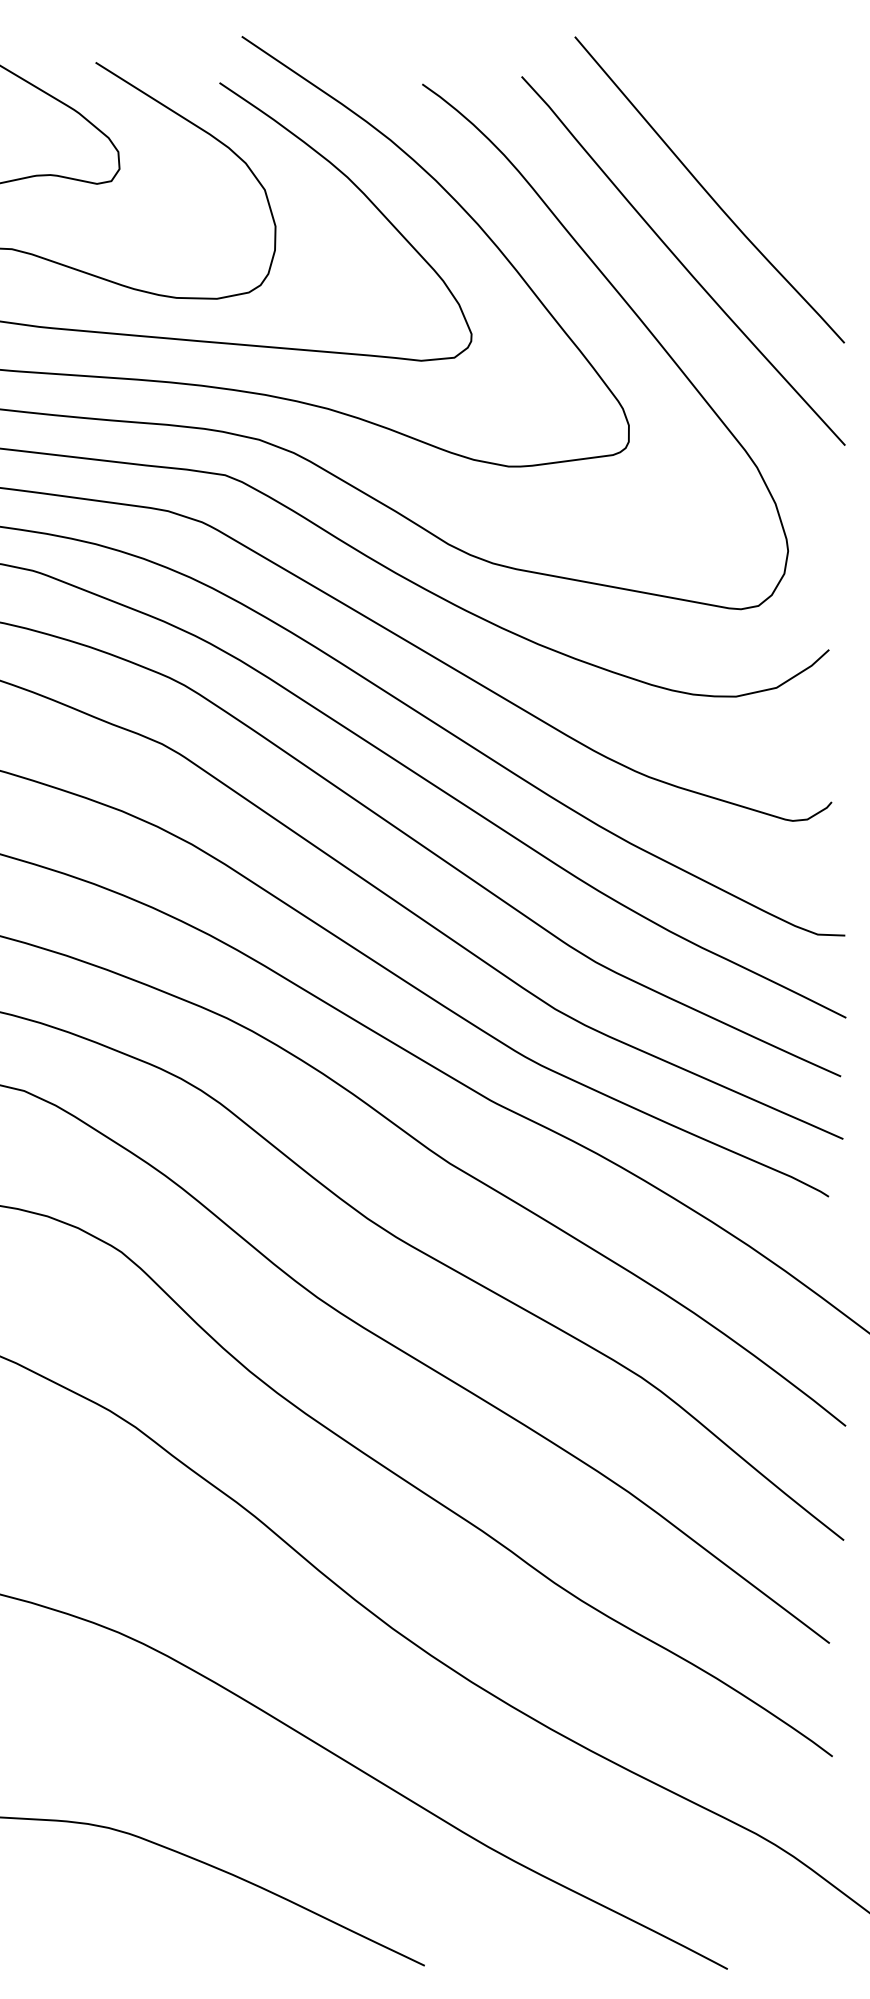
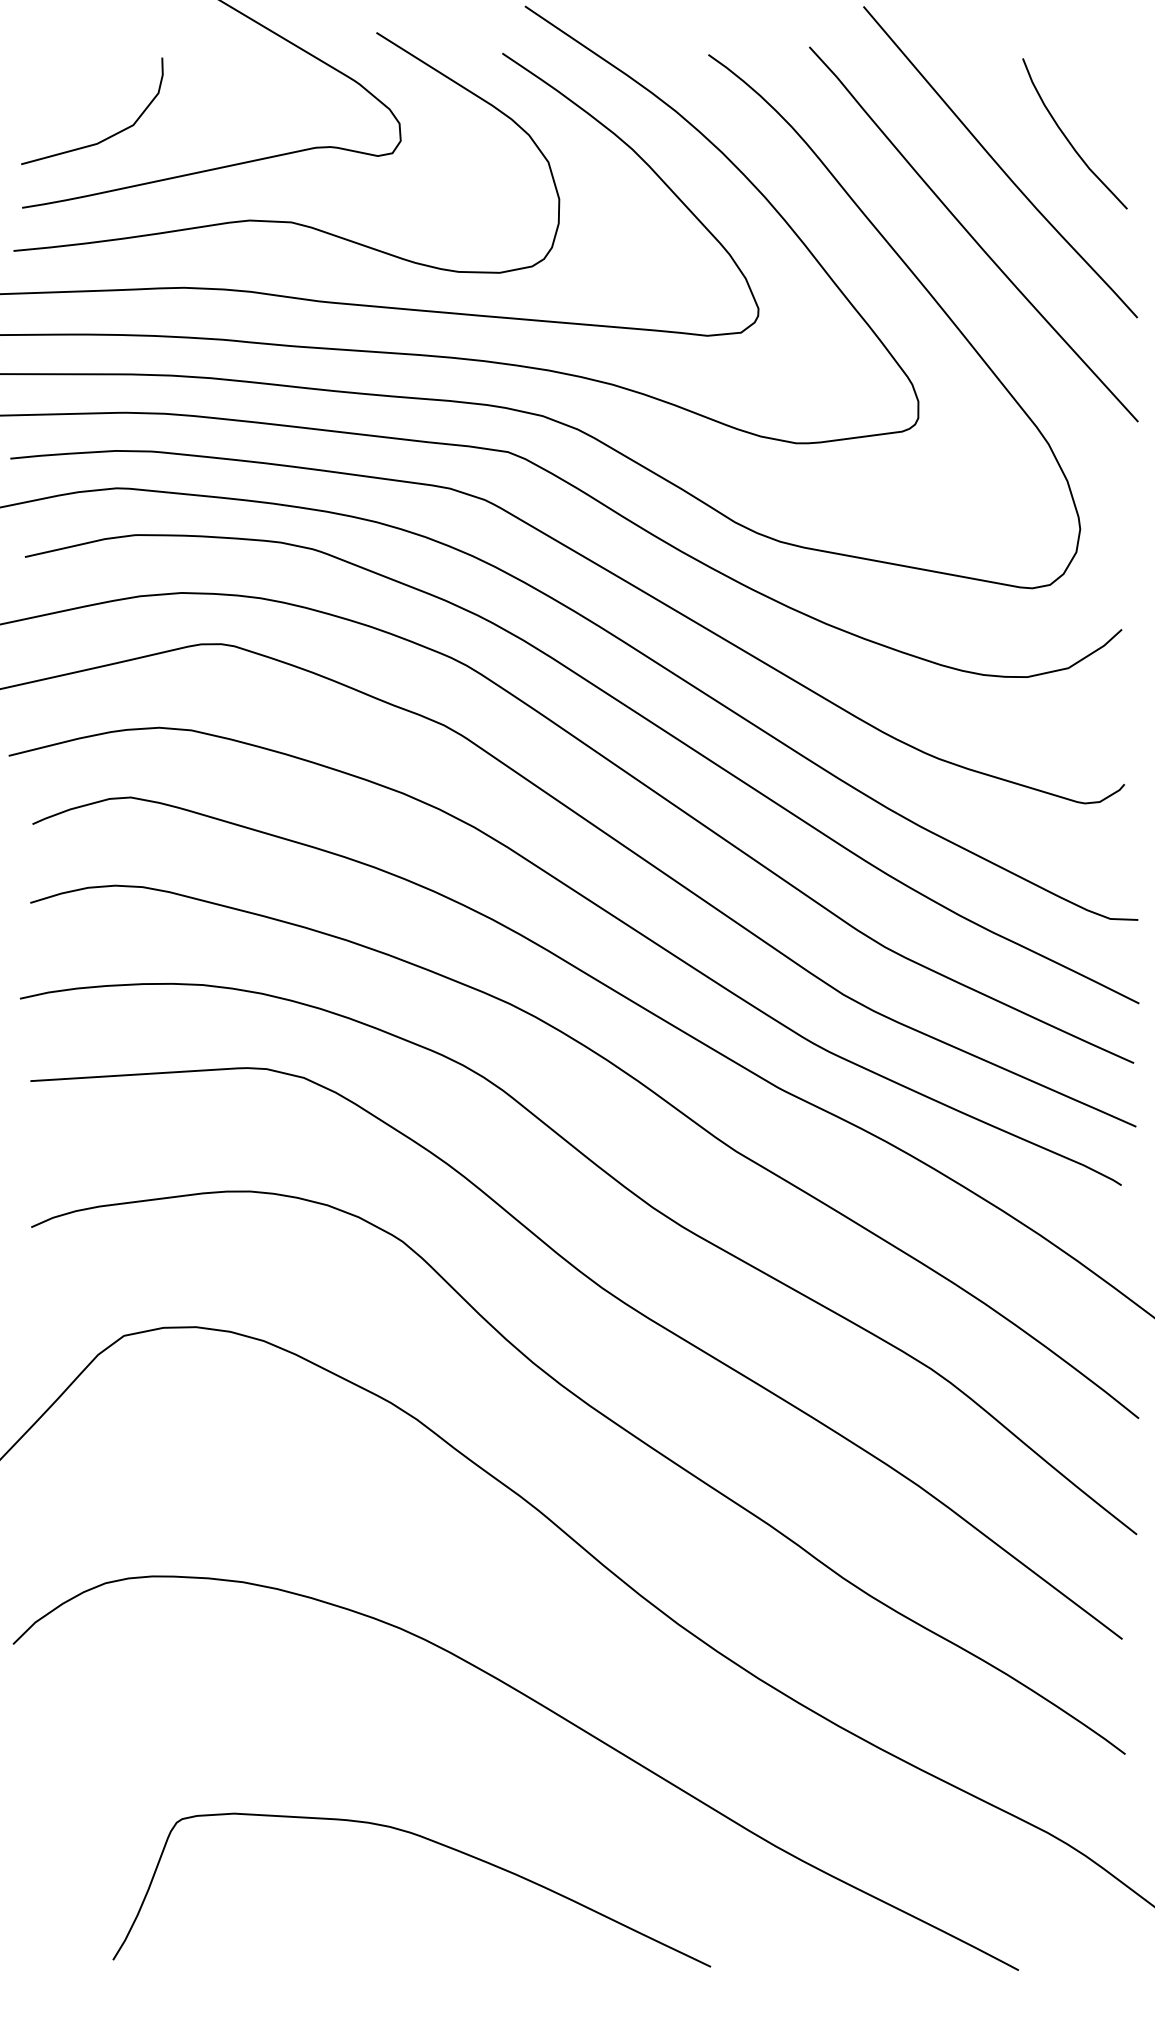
curve: (775, 165) -> (1067, 137), added

